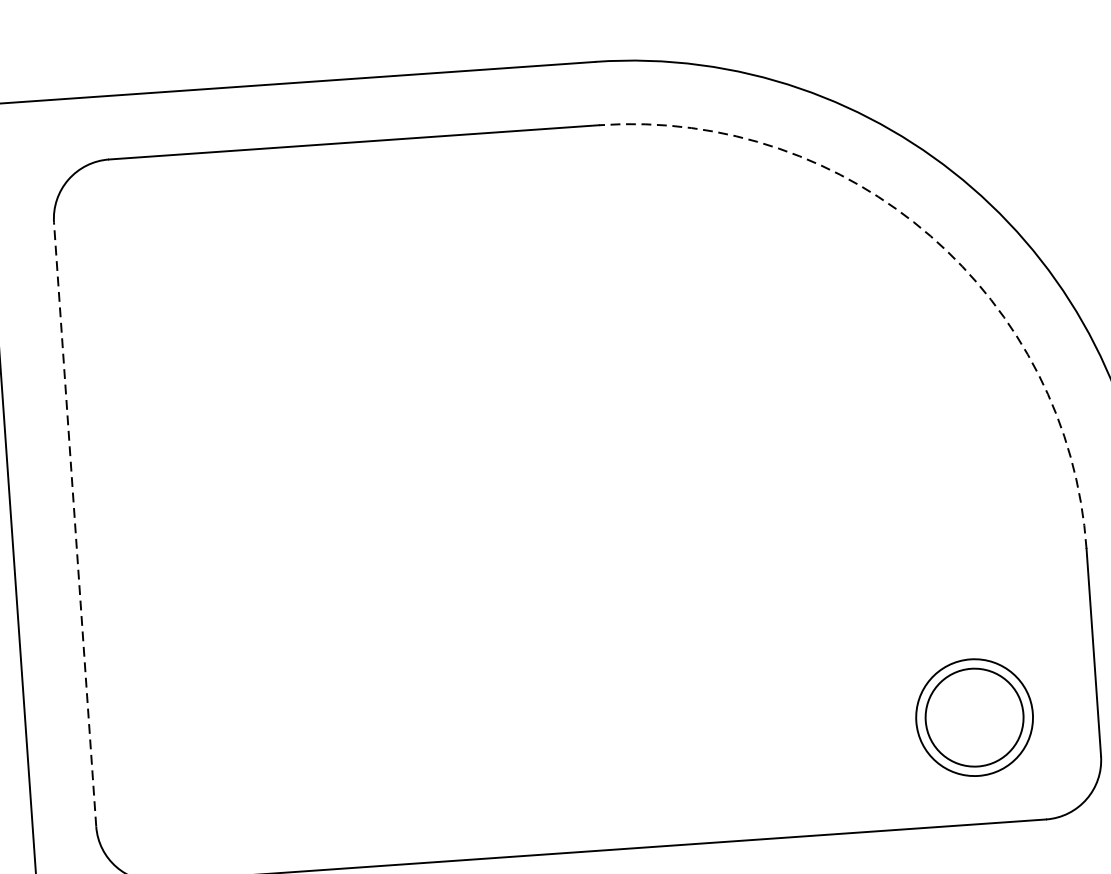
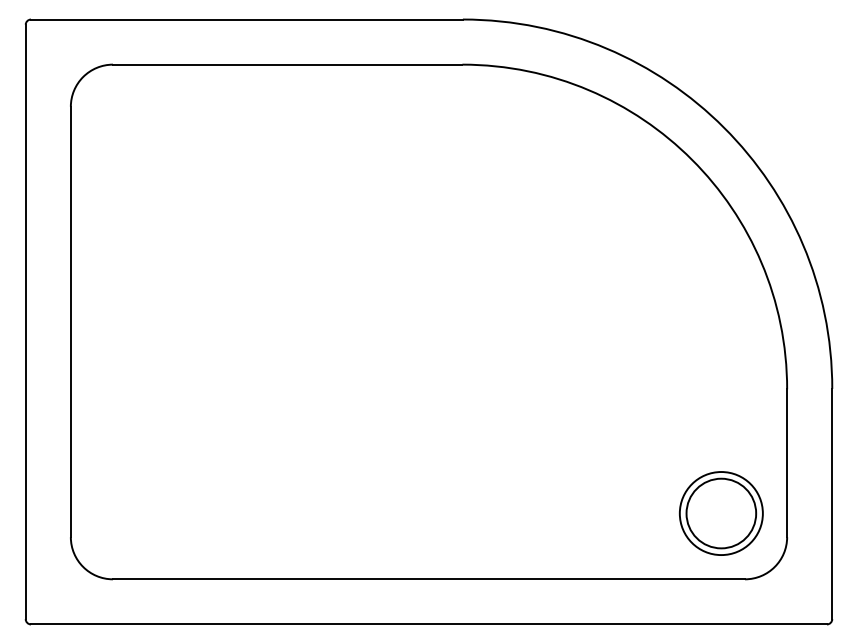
arc: (931, 235) -> (692, 159), dashed -> solid
line: (74, 523) -> (70, 321), dashed -> solid
part: (973, 717) -> (720, 513), moved

